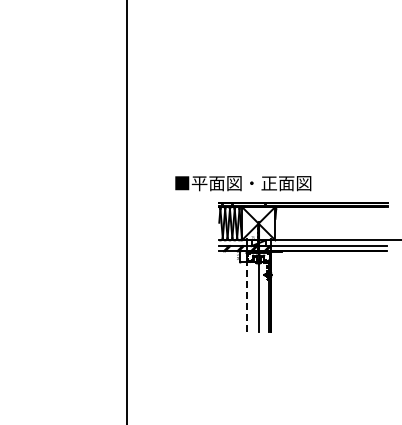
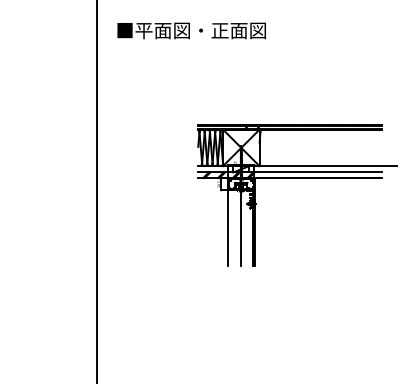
text: (243, 183) -> (191, 30), moved
line: (246, 297) -> (228, 228), dashed -> solid

